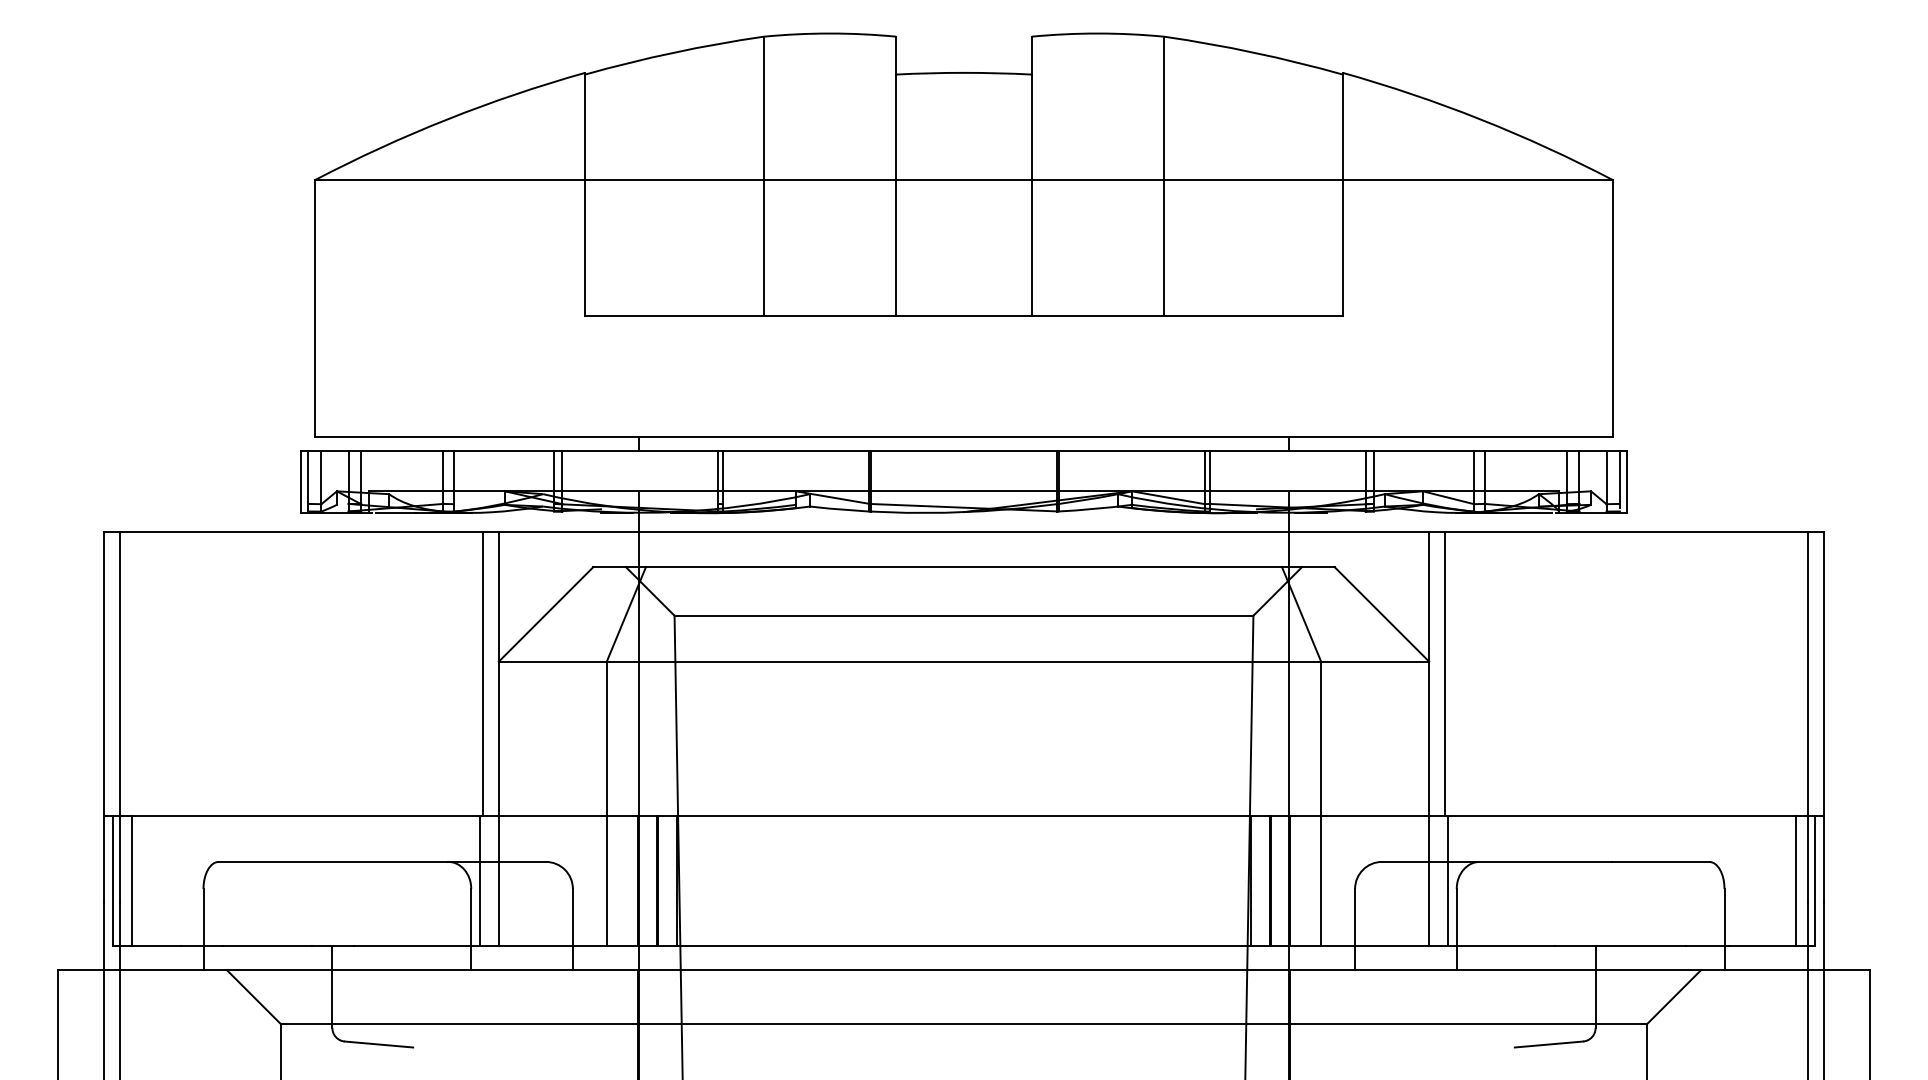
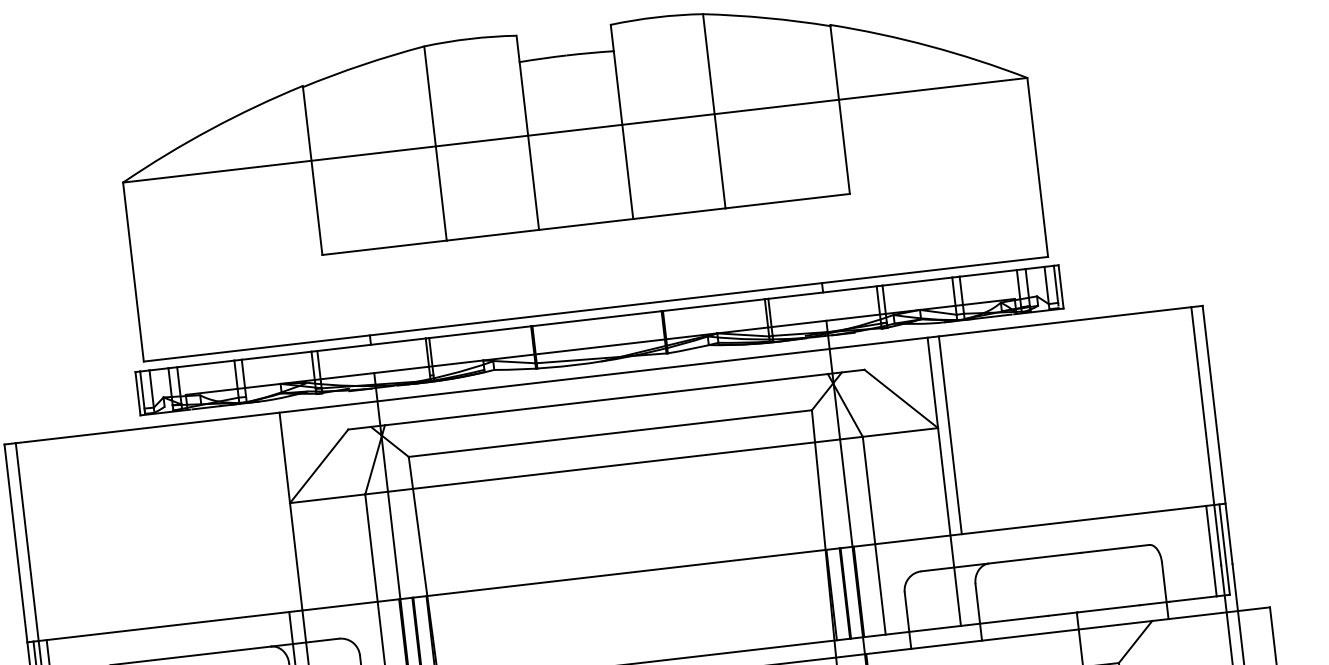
line: (482, 673) -> (279, 512), removed
line: (1448, 880) -> (969, 578), removed

